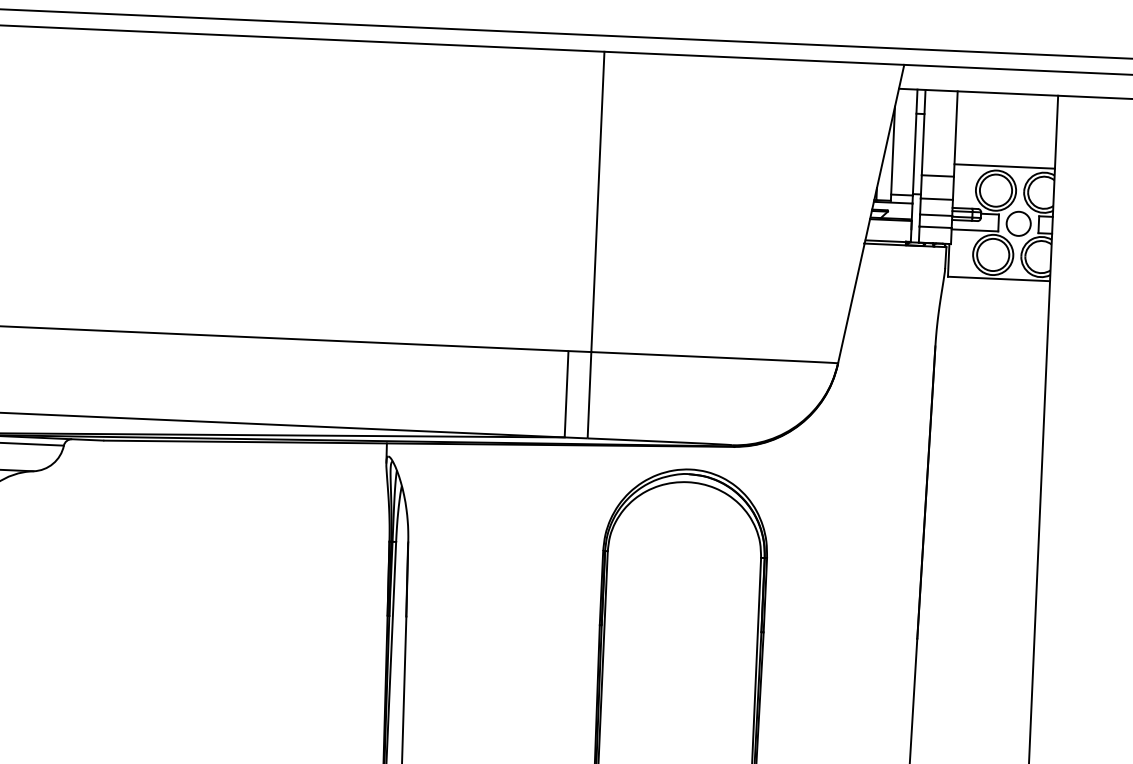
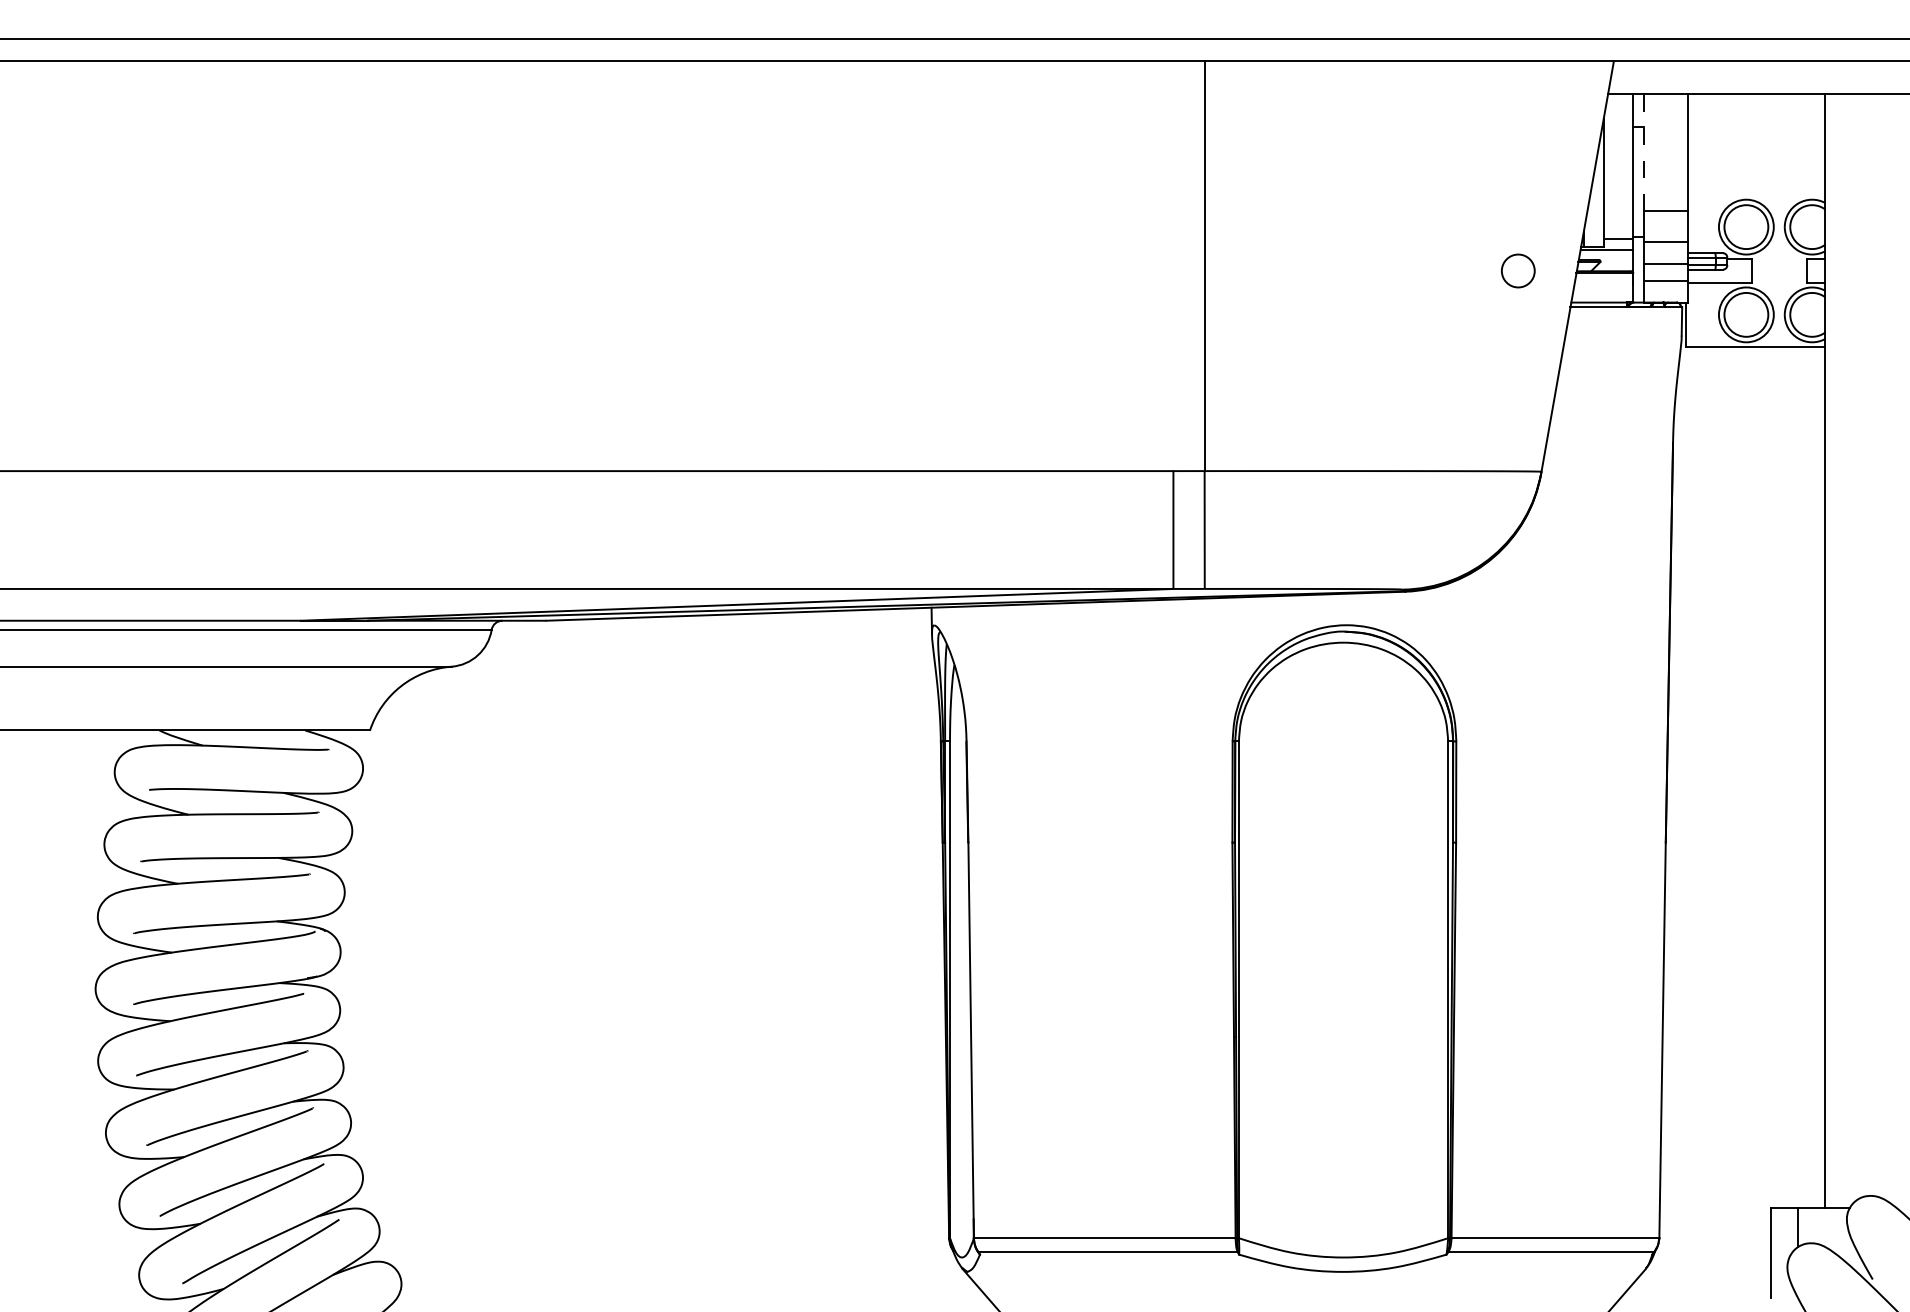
line: (923, 132) -> (1644, 151), solid -> dashed
line: (1004, 166) -> (1756, 193), removed
circle: (1018, 223) -> (1518, 270), moved

